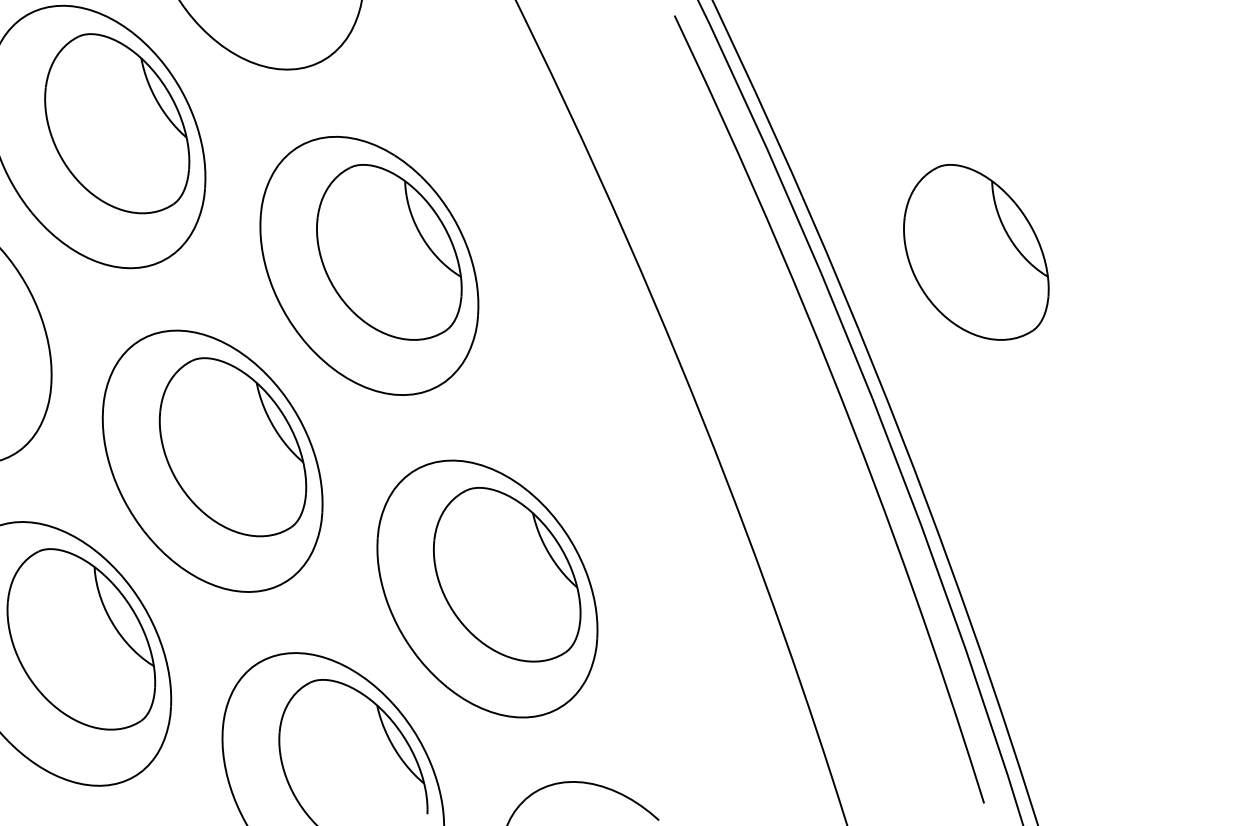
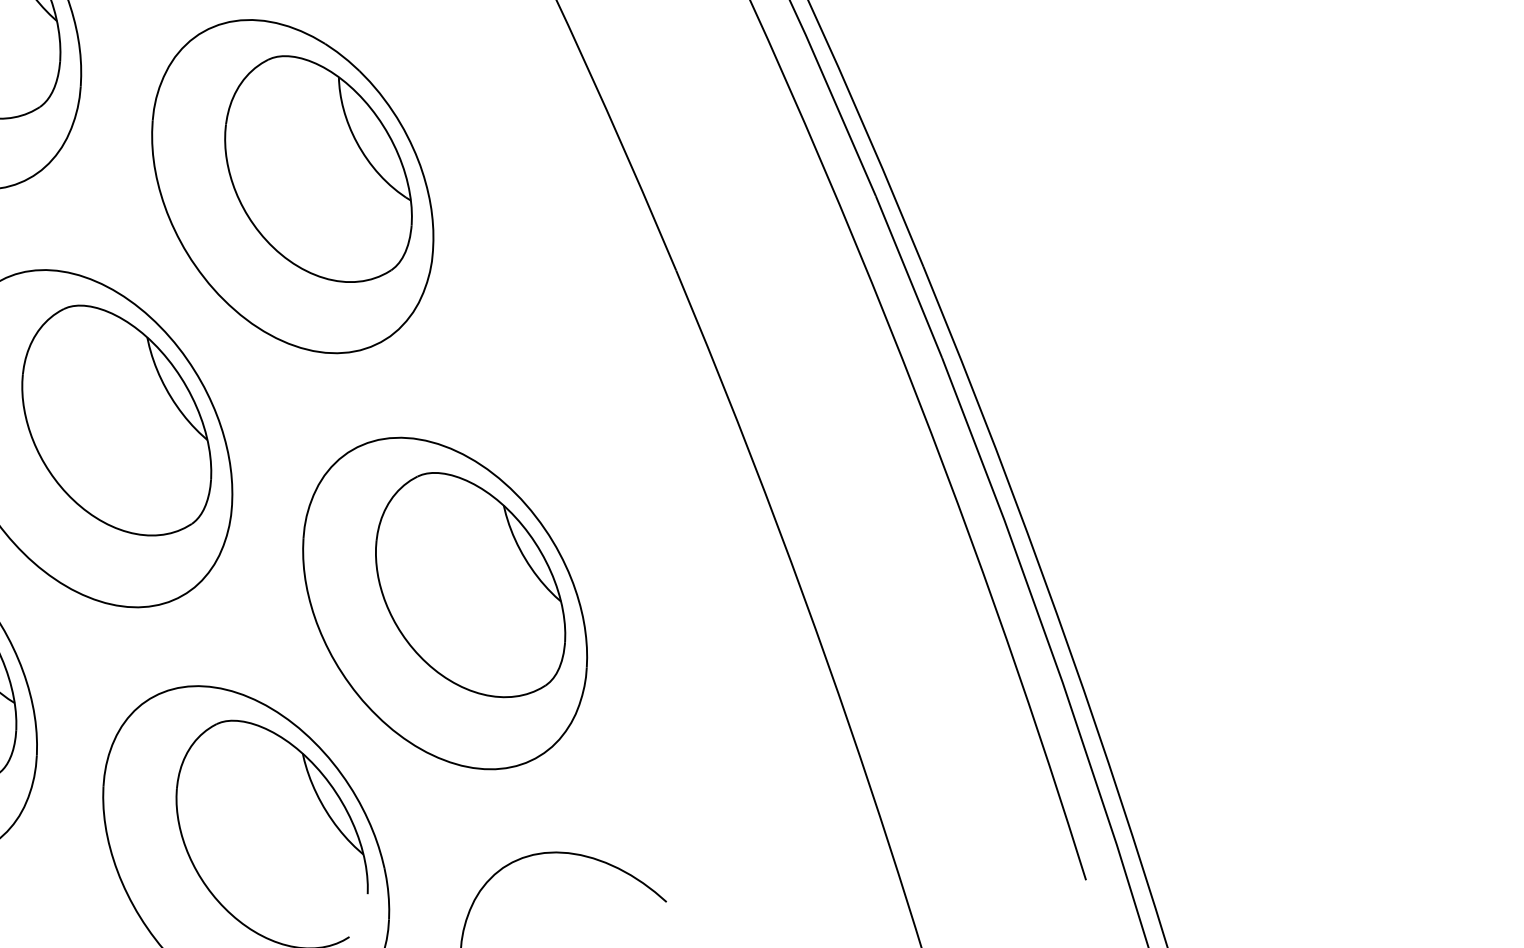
part: (976, 252) -> (1076, 169), removed

